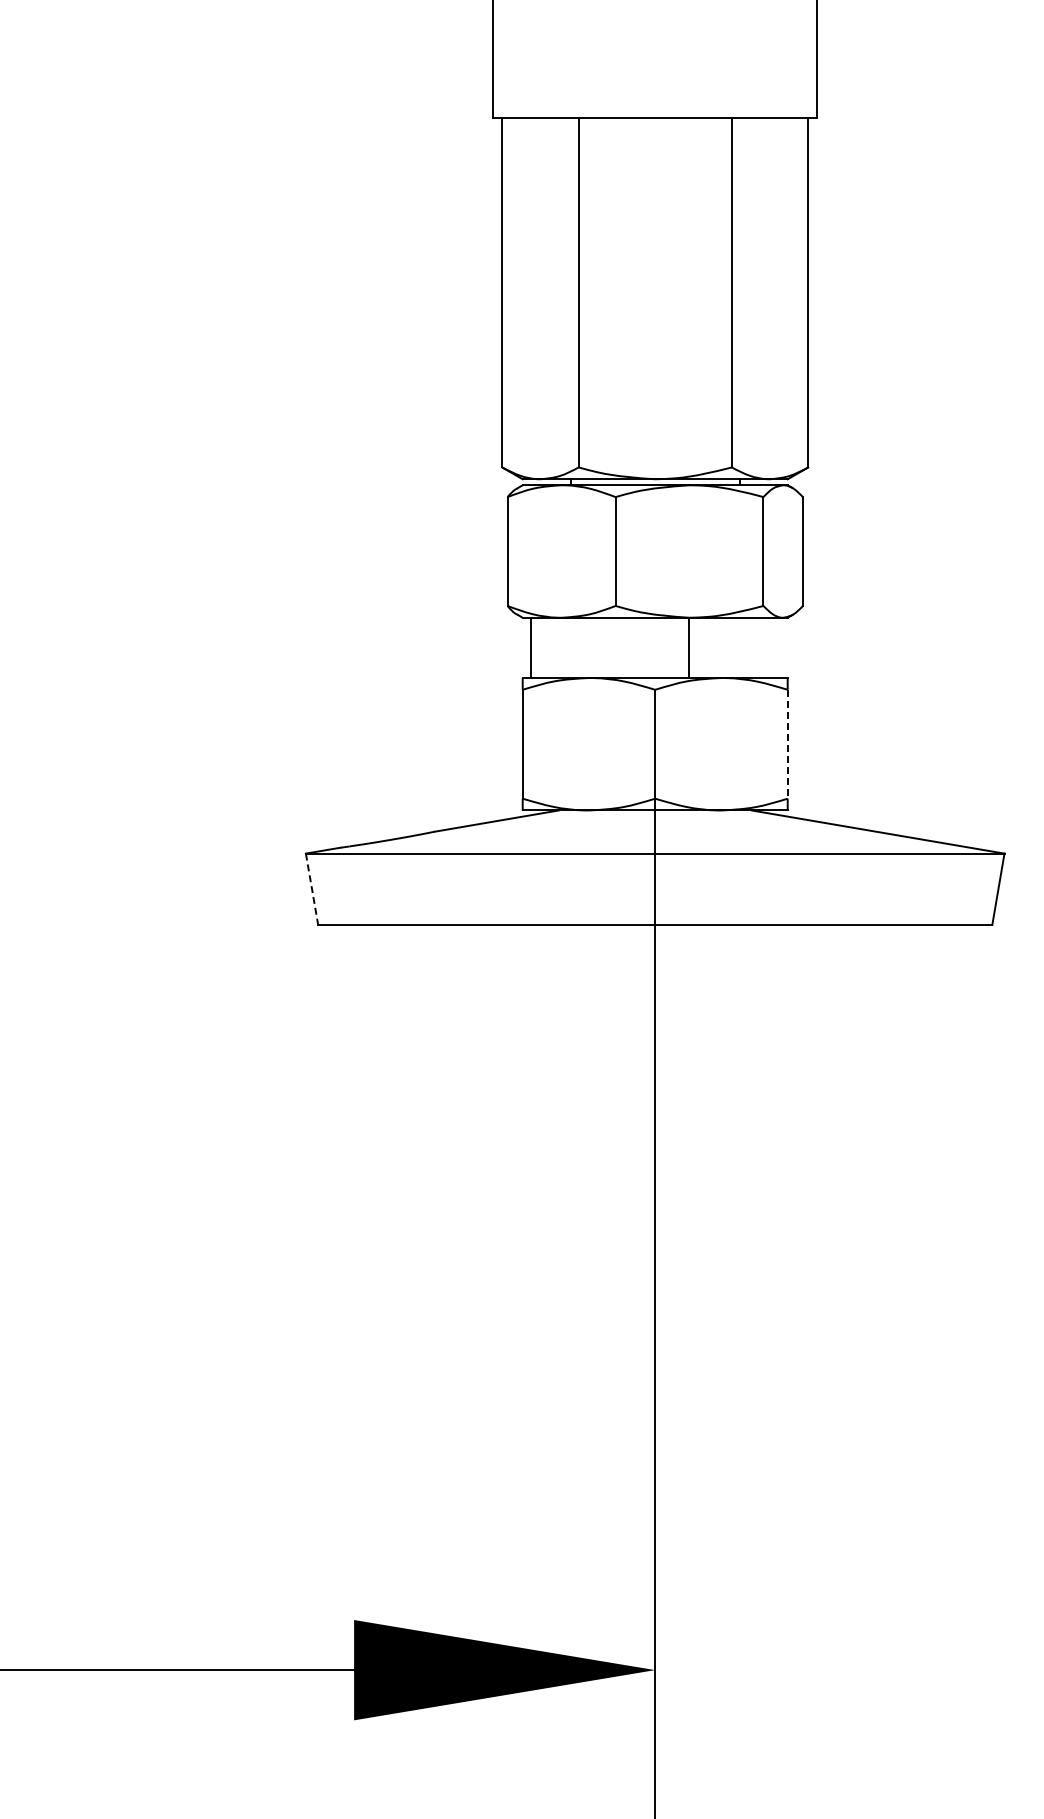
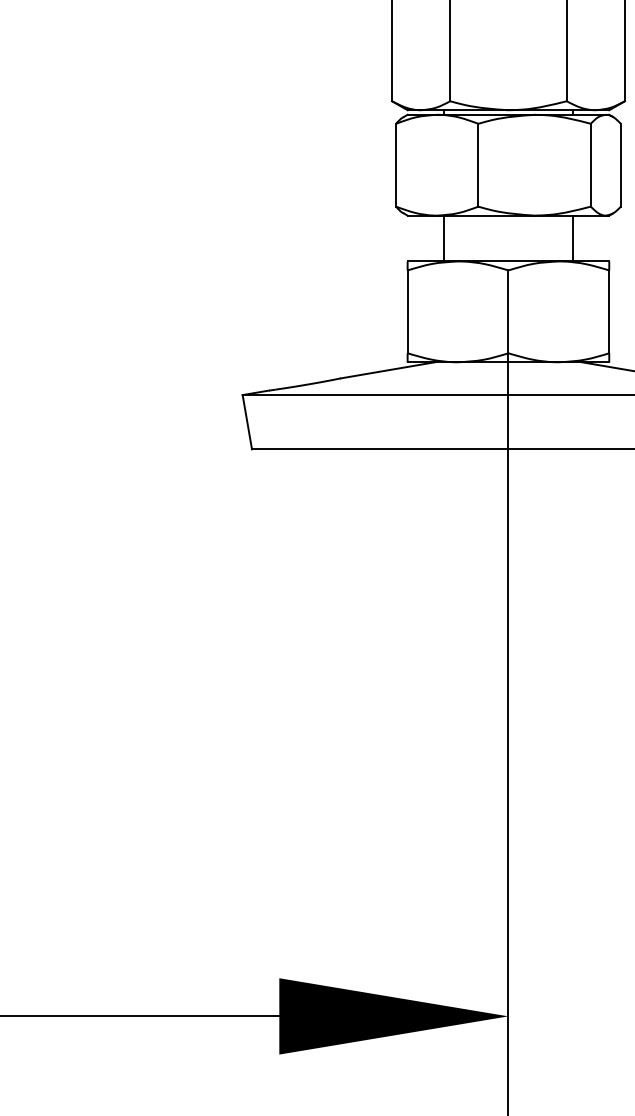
line: (530, 647) -> (443, 238), moved
line: (688, 647) -> (572, 238), moved
line: (787, 744) -> (609, 312), dashed -> solid
line: (312, 889) -> (247, 422), dashed -> solid

